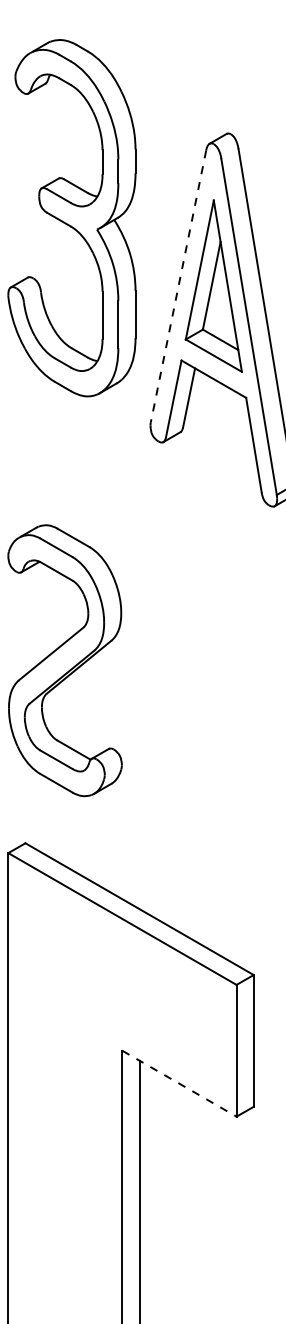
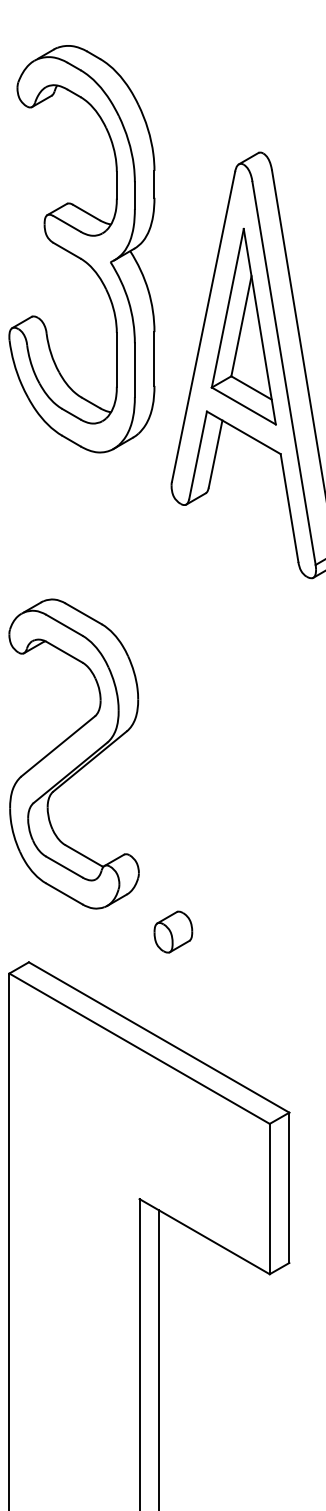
line: (178, 286) -> (203, 327), dashed -> solid
part: (151, 816) -> (172, 931), added
line: (179, 1083) -> (204, 1236), dashed -> solid

